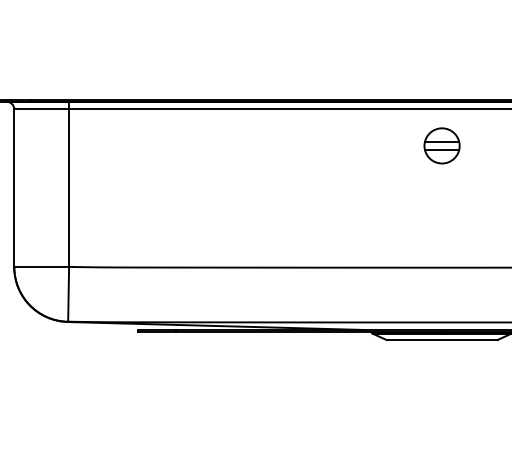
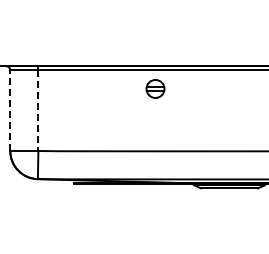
part: (442, 144) -> (155, 88), moved
line: (14, 187) -> (10, 110), solid -> dashed
line: (69, 189) -> (38, 111), solid -> dashed

